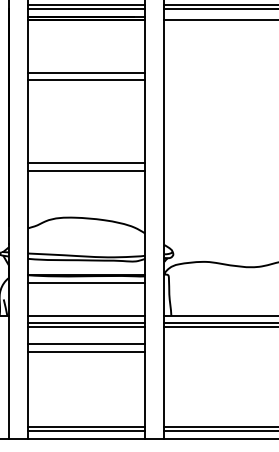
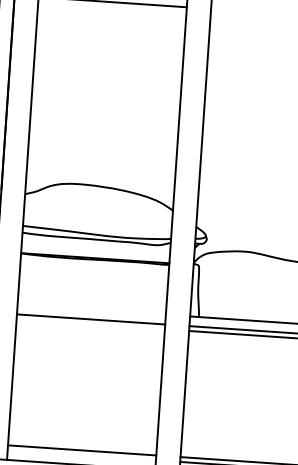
line: (86, 80) -> (111, 12), removed
line: (86, 163) -> (104, 117), removed
line: (86, 170) -> (104, 126), removed
line: (86, 282) -> (94, 267), removed
line: (86, 315) -> (91, 309), removed
line: (86, 327) -> (90, 324), removed
line: (86, 344) -> (89, 345), removed
line: (86, 351) -> (88, 354), removed
line: (86, 430) -> (81, 454), removed

